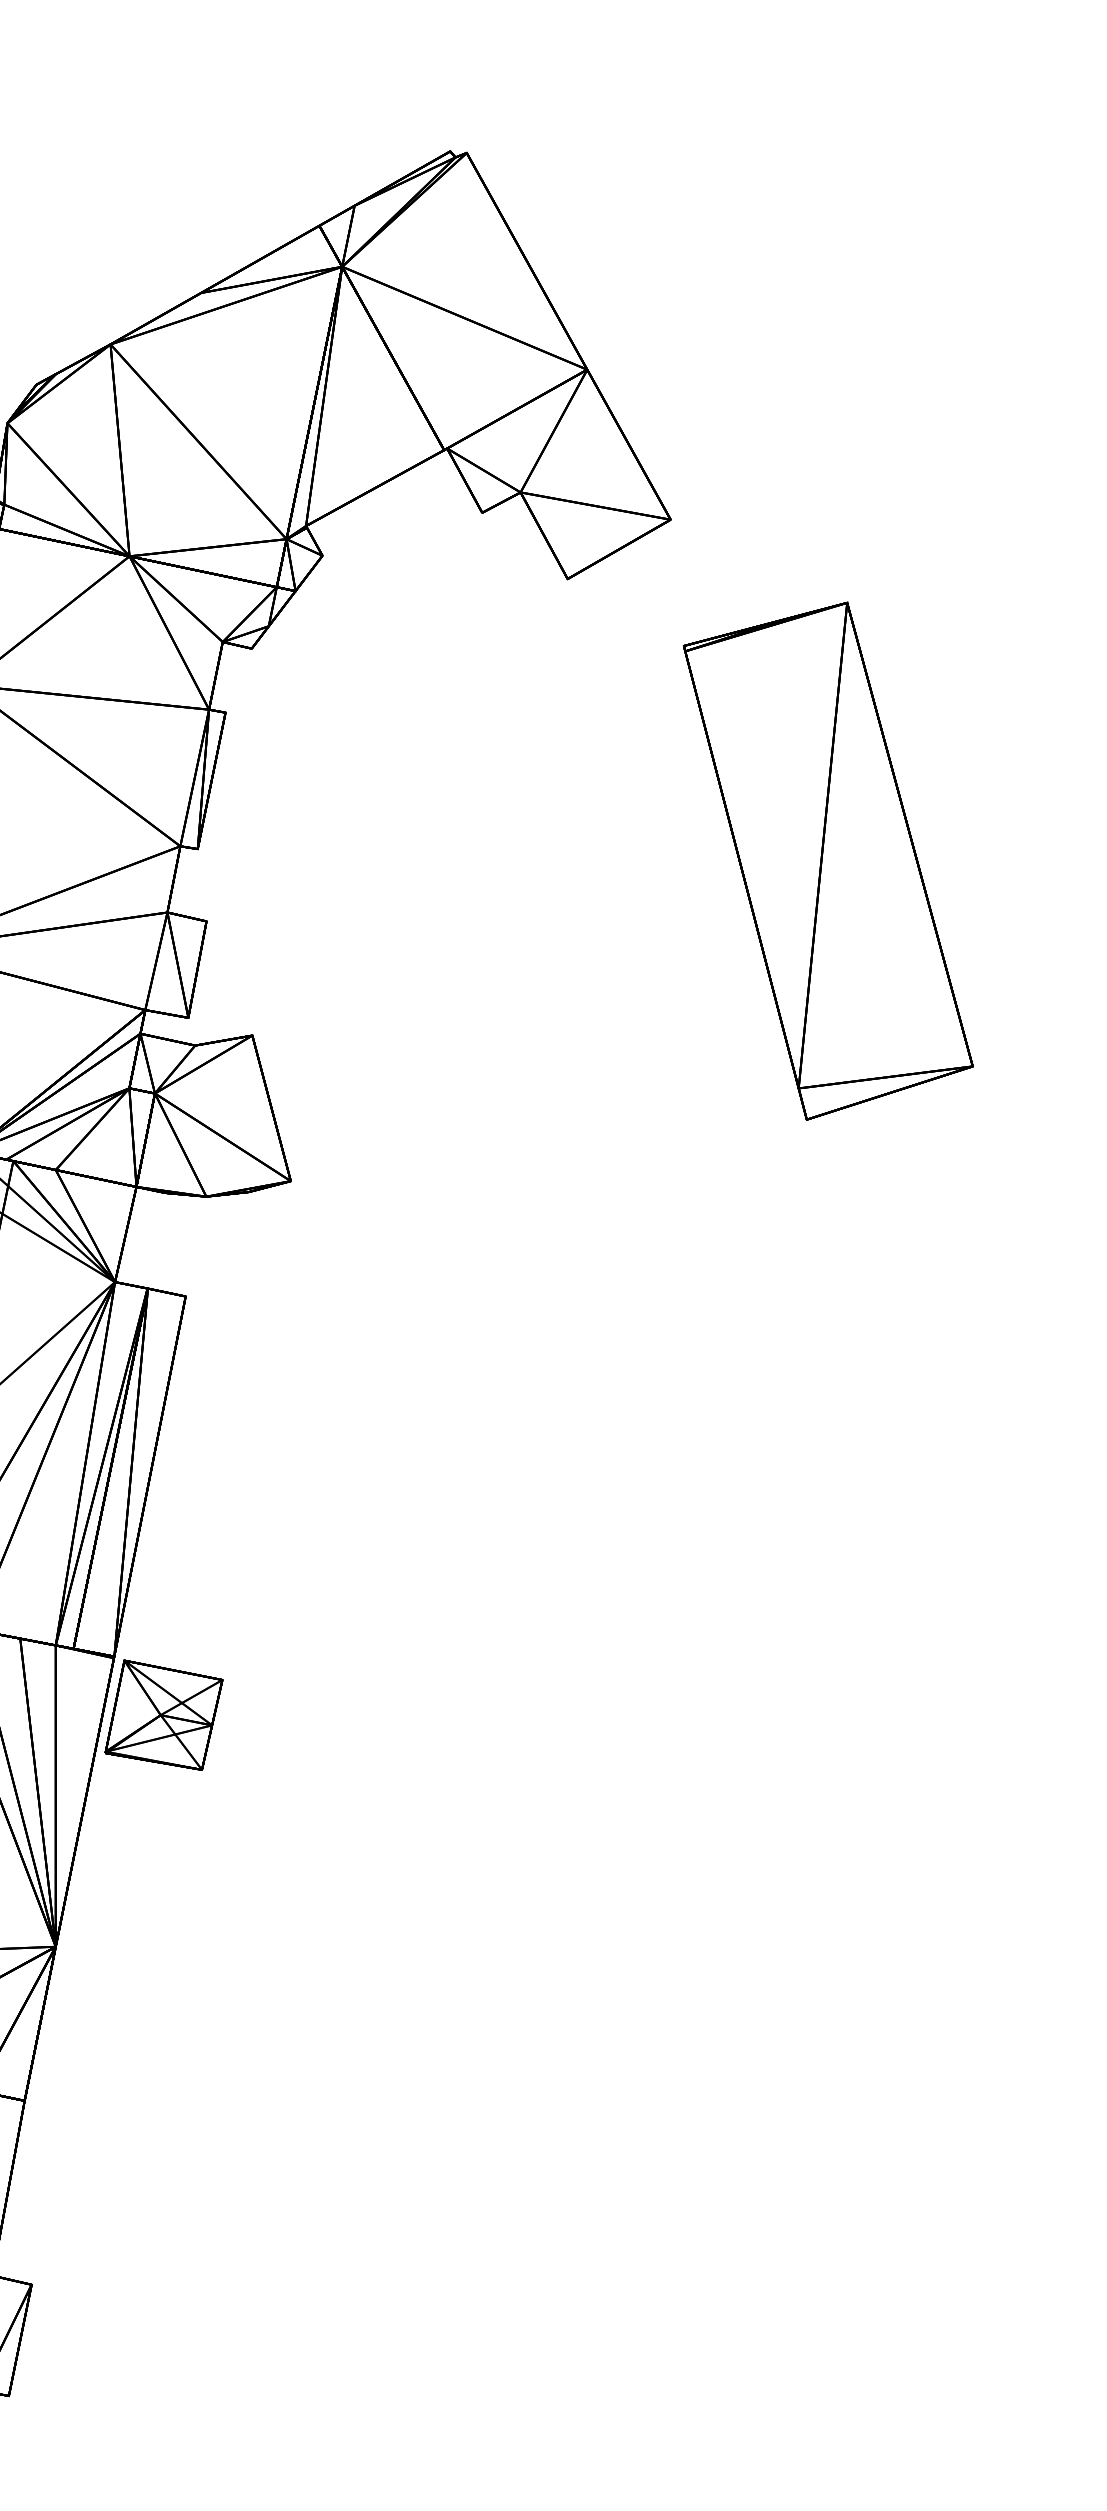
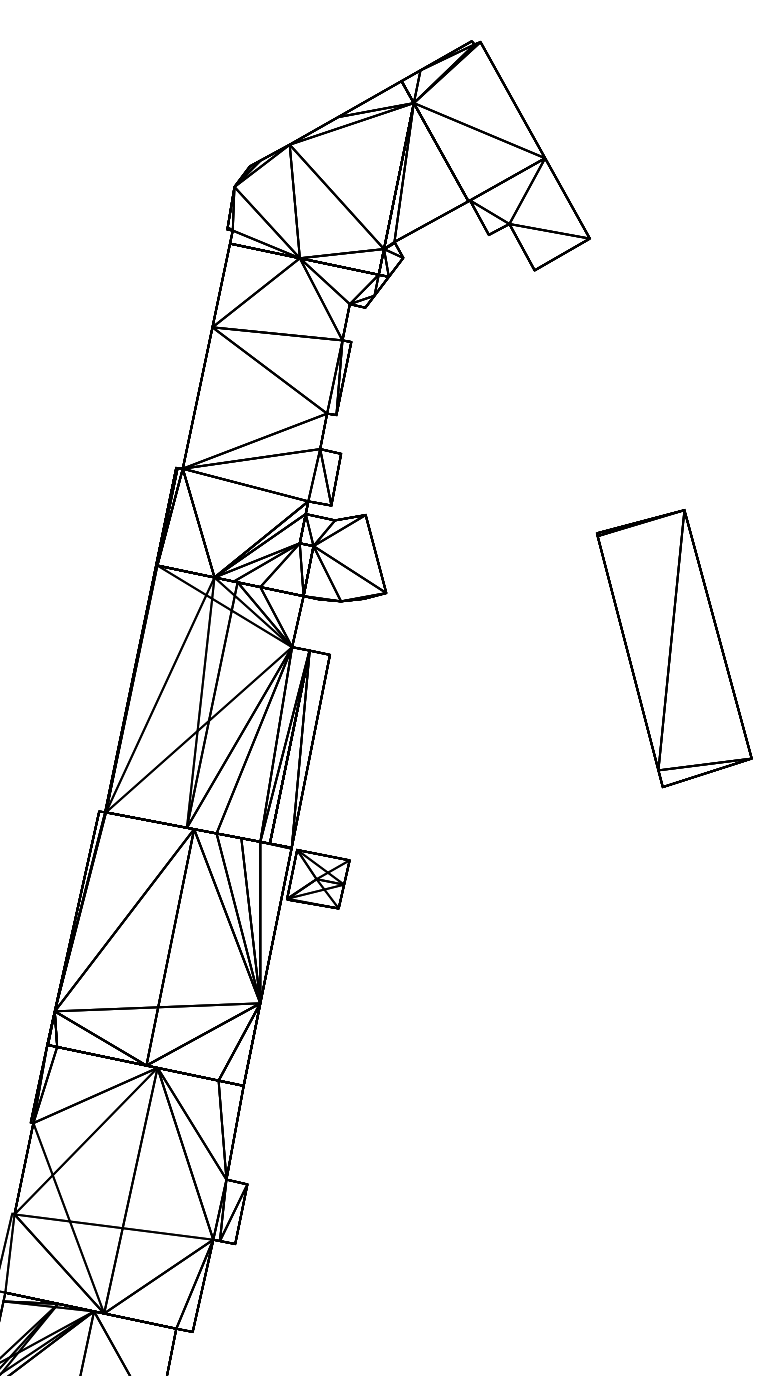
part: (828, 861) -> (674, 648), moved

